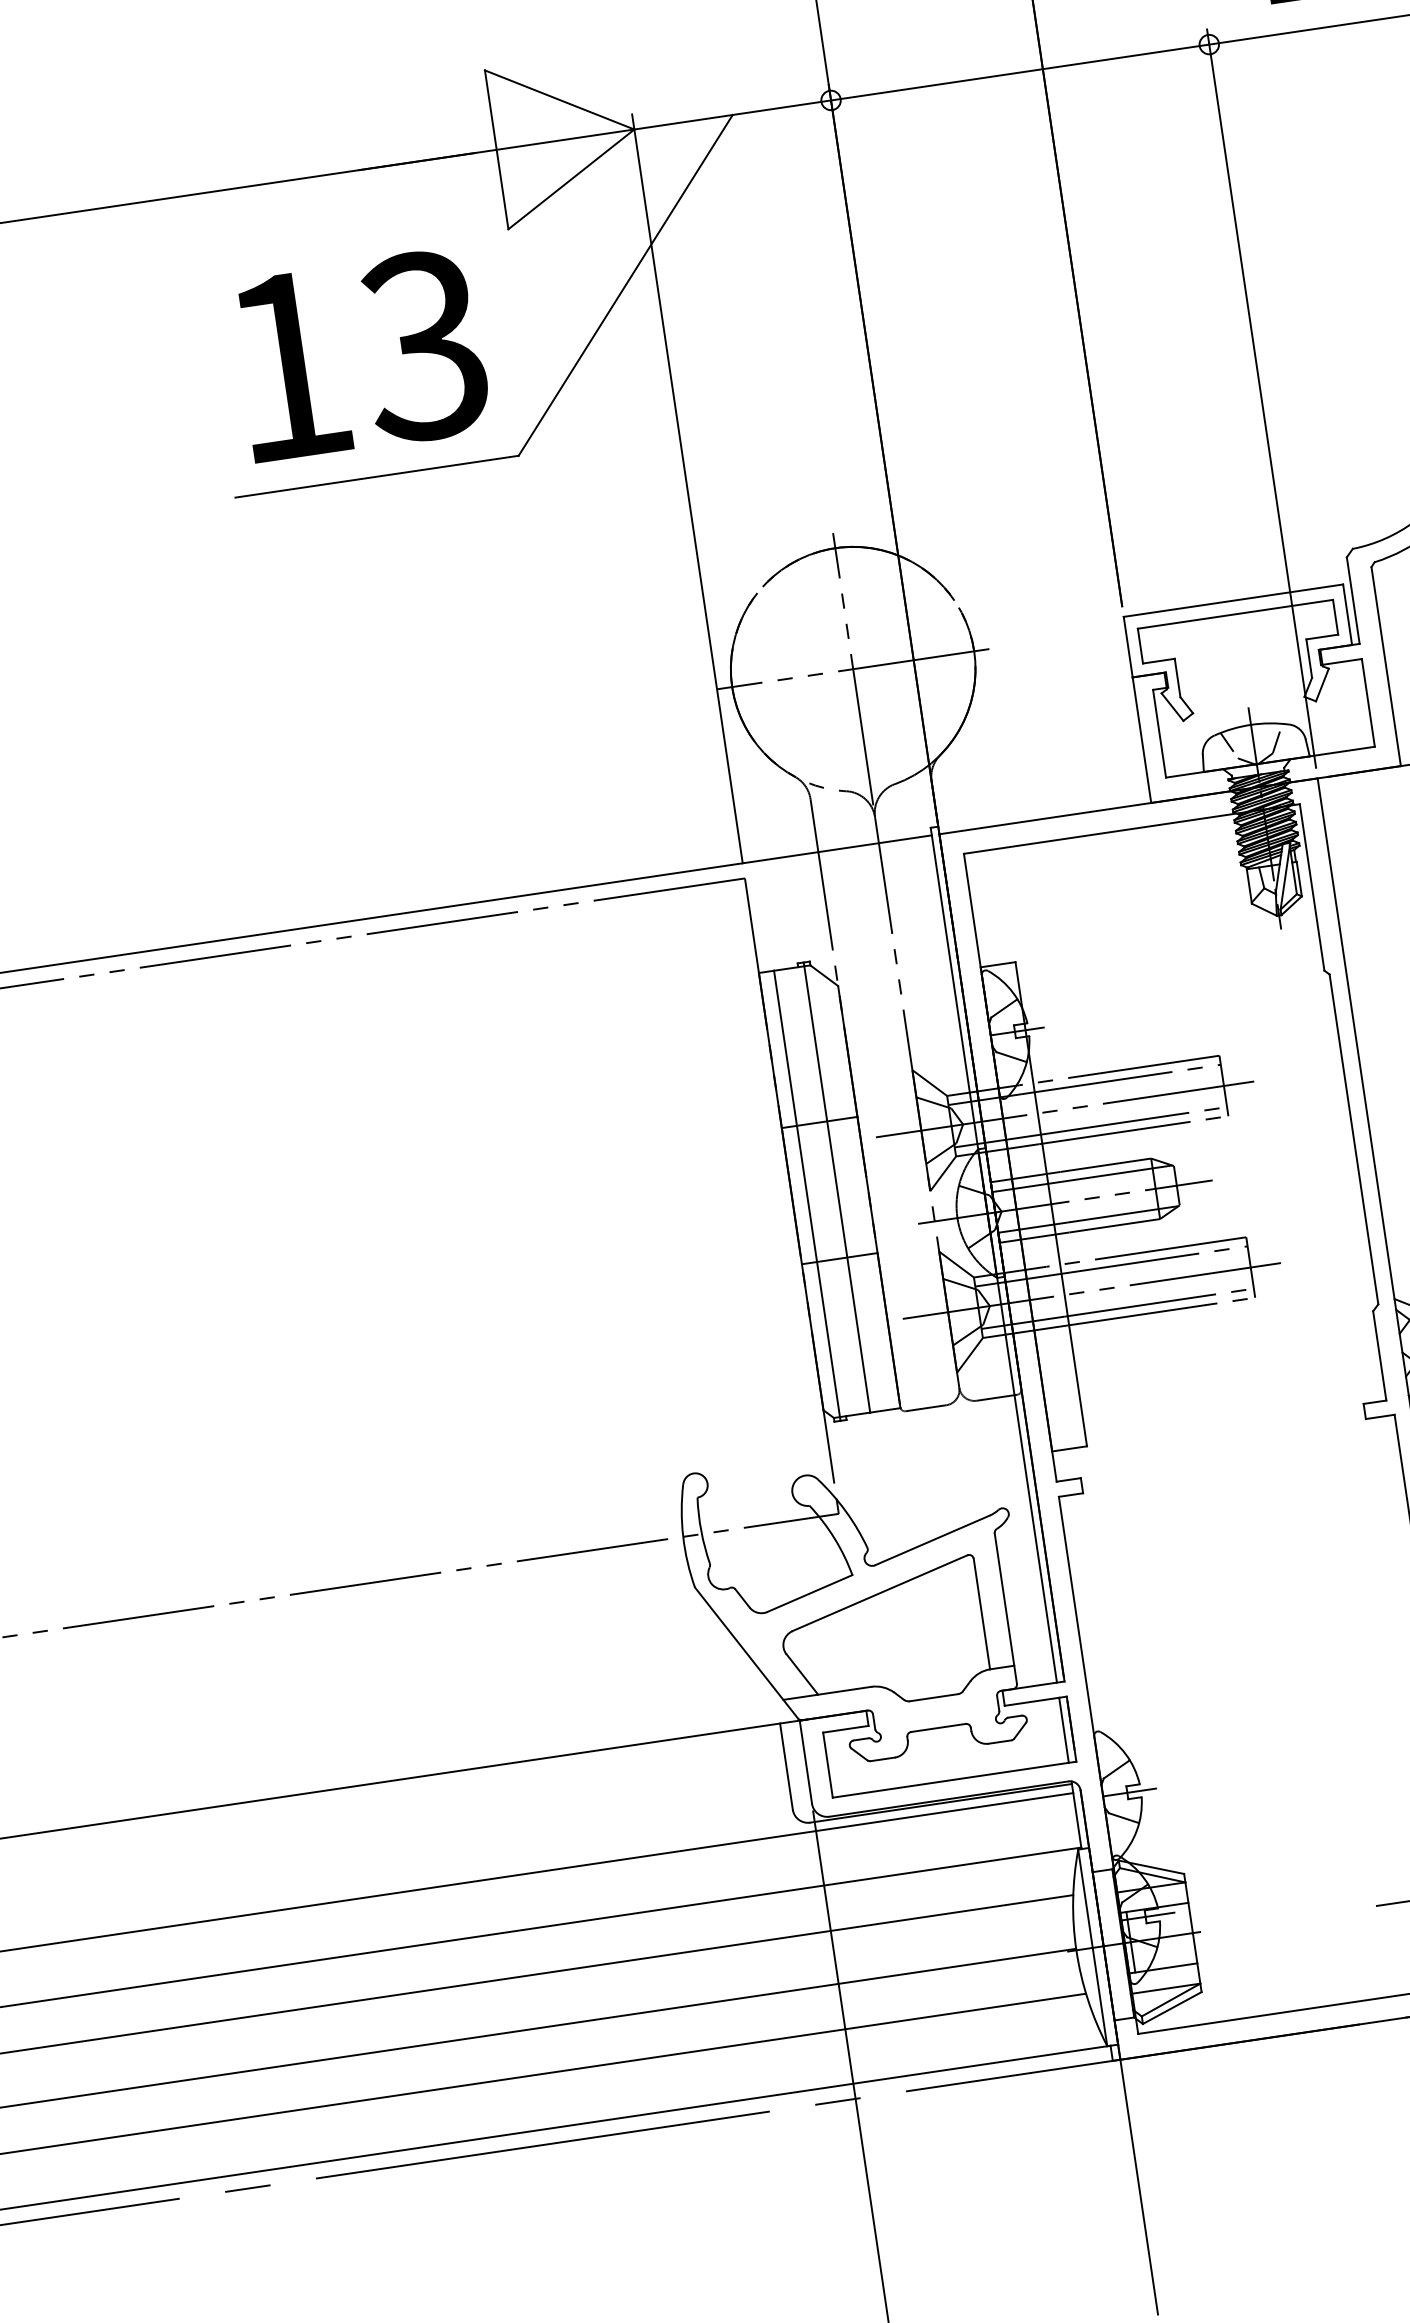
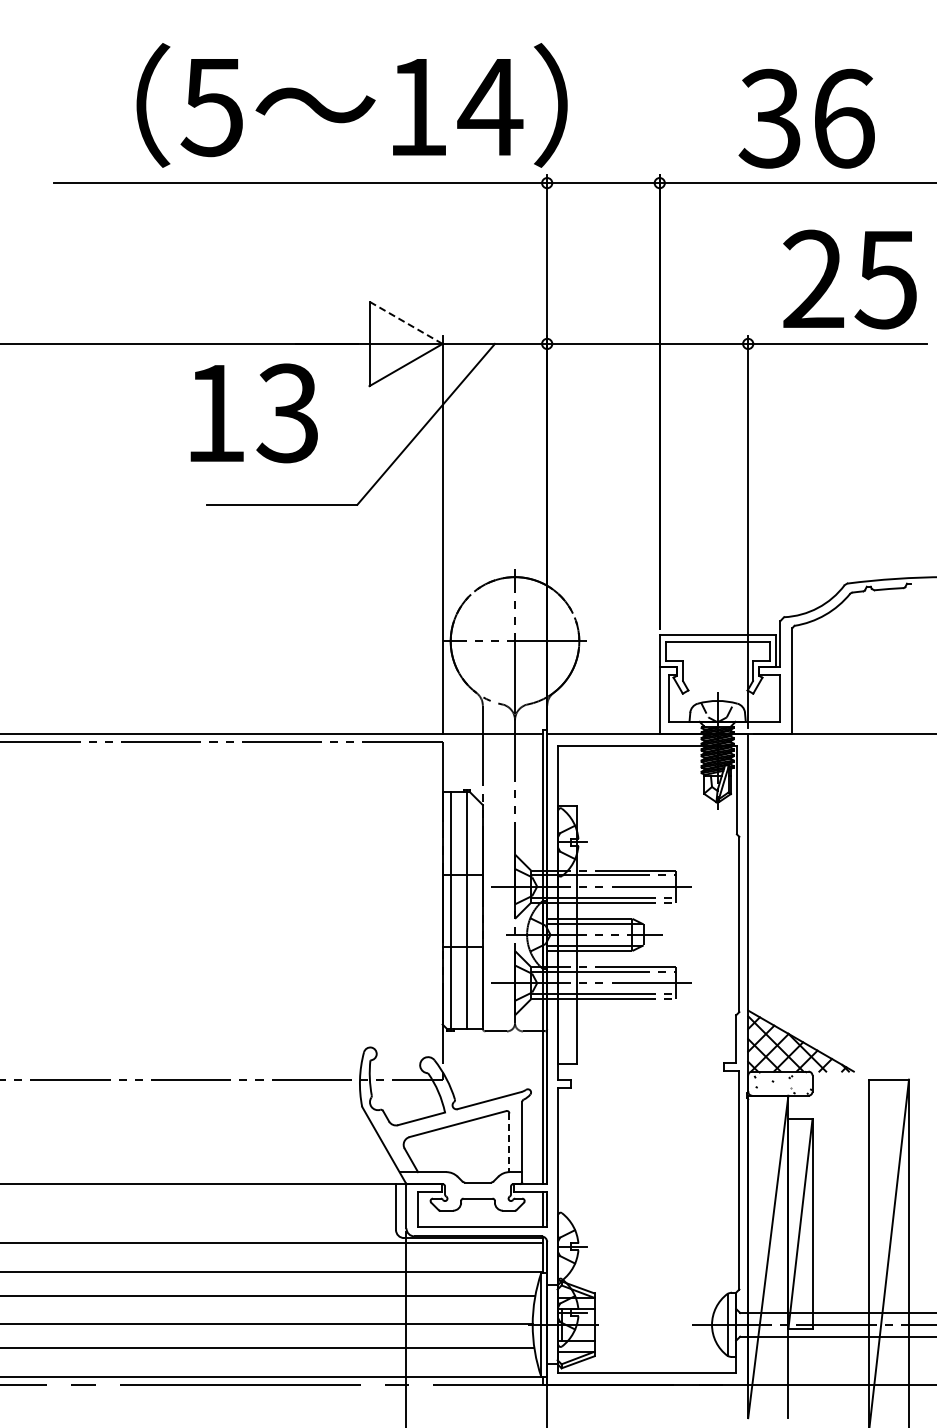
line: (558, 99) -> (405, 322), solid -> dashed
text: (359, 355) -> (253, 413), moved
line: (982, 1615) -> (509, 1143), solid -> dashed

